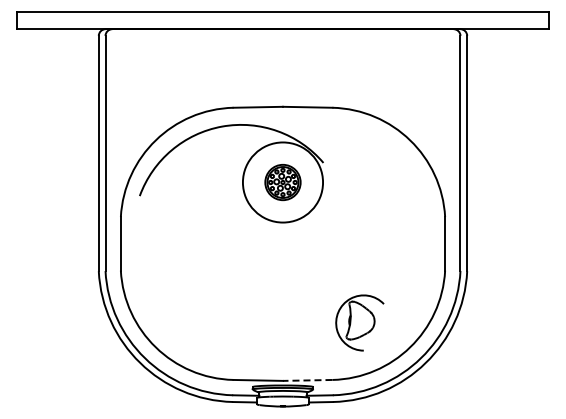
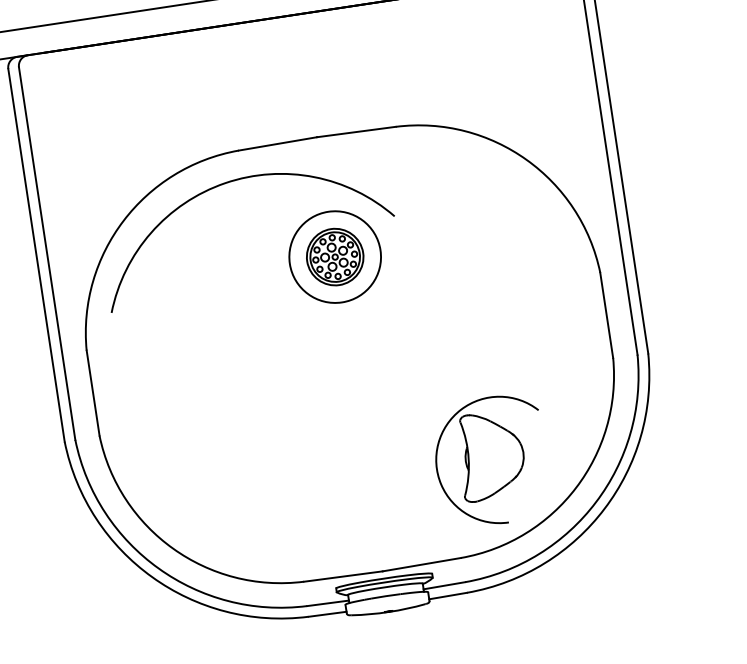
circle: (282, 182) -> (334, 257), size x0.71
part: (359, 322) -> (489, 460), size x1.43
line: (307, 380) -> (421, 564), dashed -> solid

